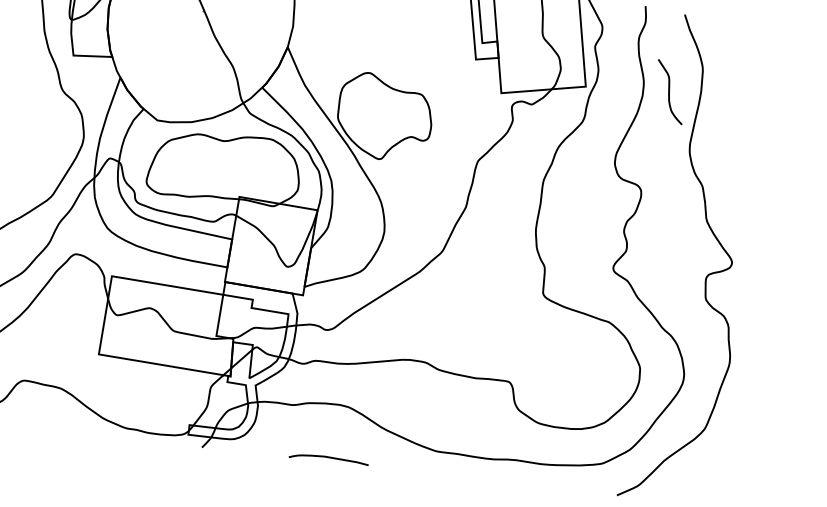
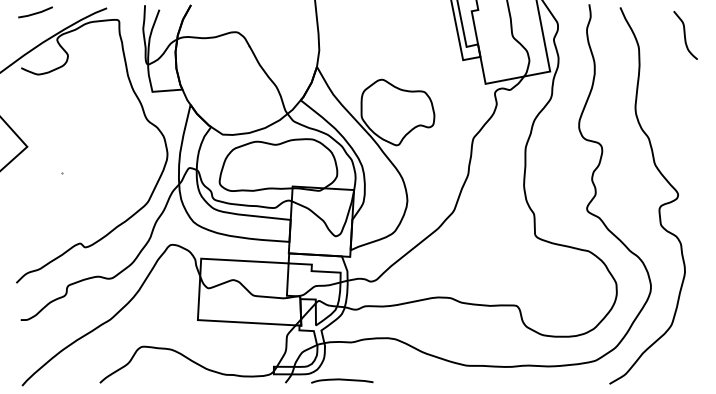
curve: (669, 92) -> (685, 35), moved
curve: (329, 458) -> (342, 380), moved

